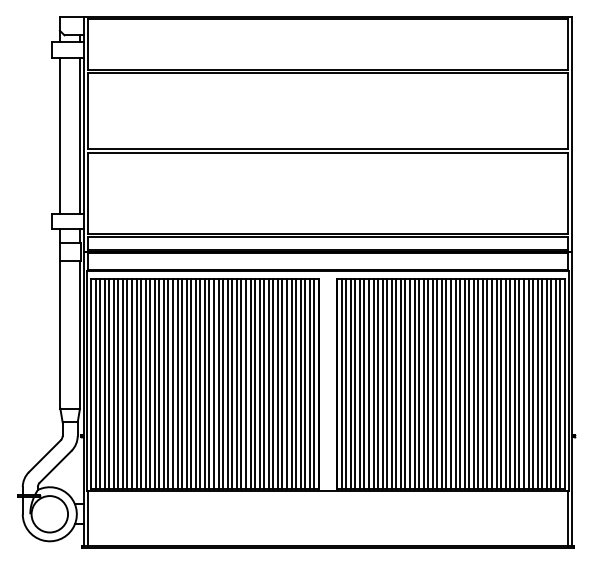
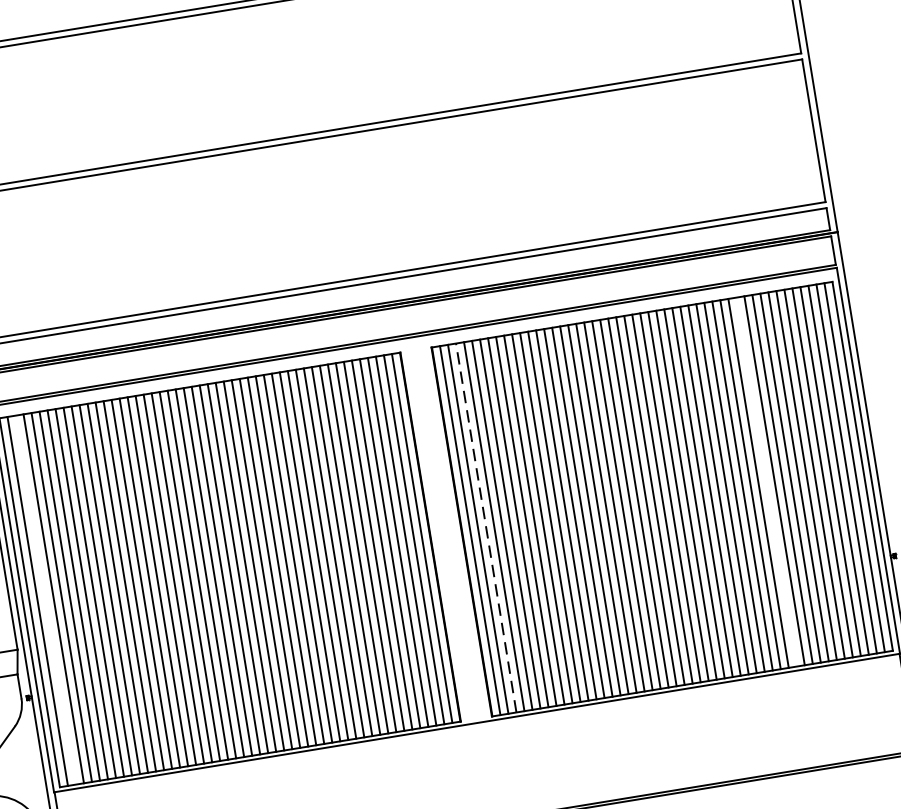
line: (100, 383) -> (46, 599), removed
line: (350, 383) -> (485, 527), solid -> dashed
line: (510, 383) -> (766, 481), removed

